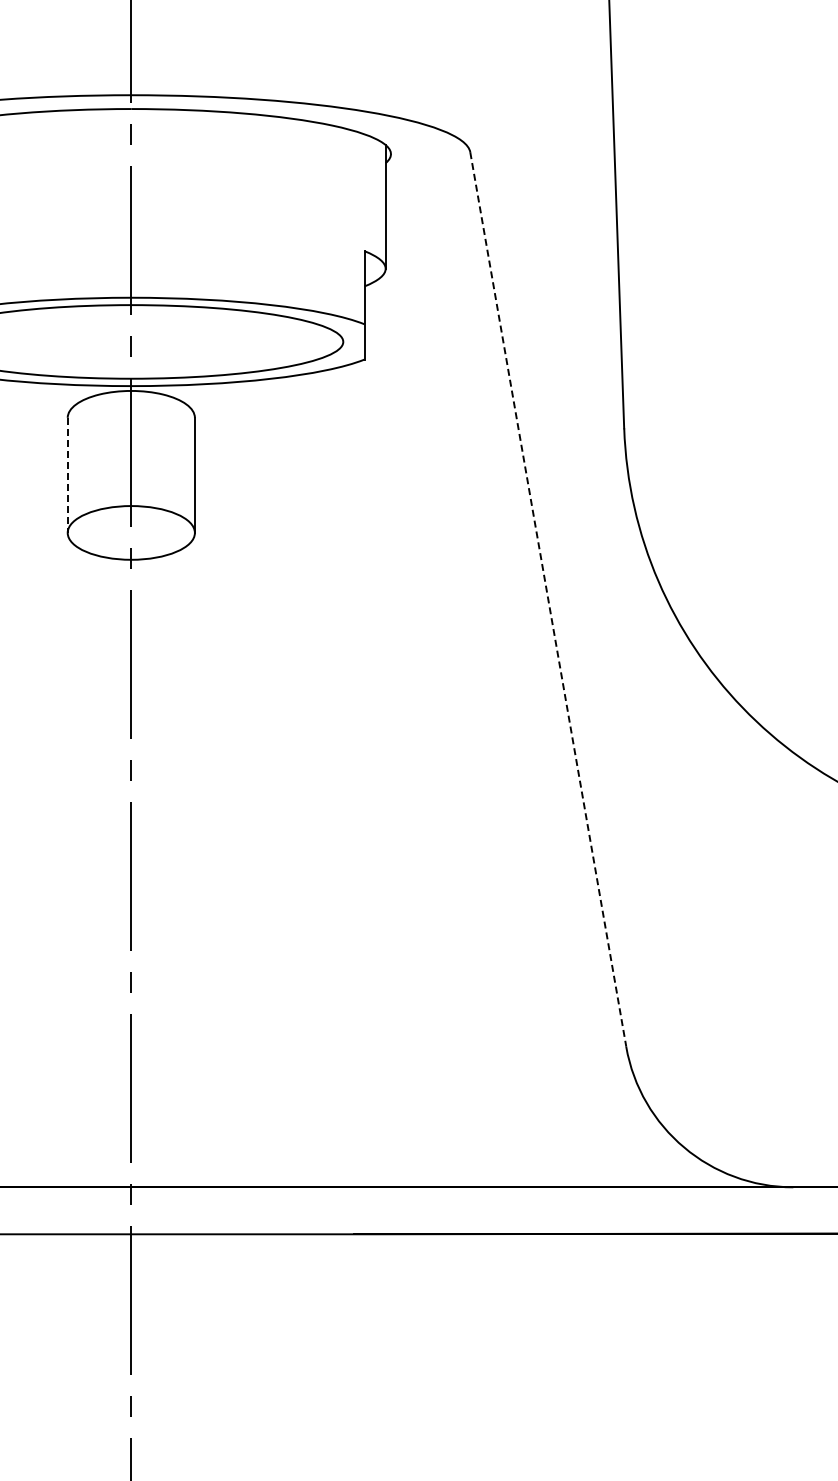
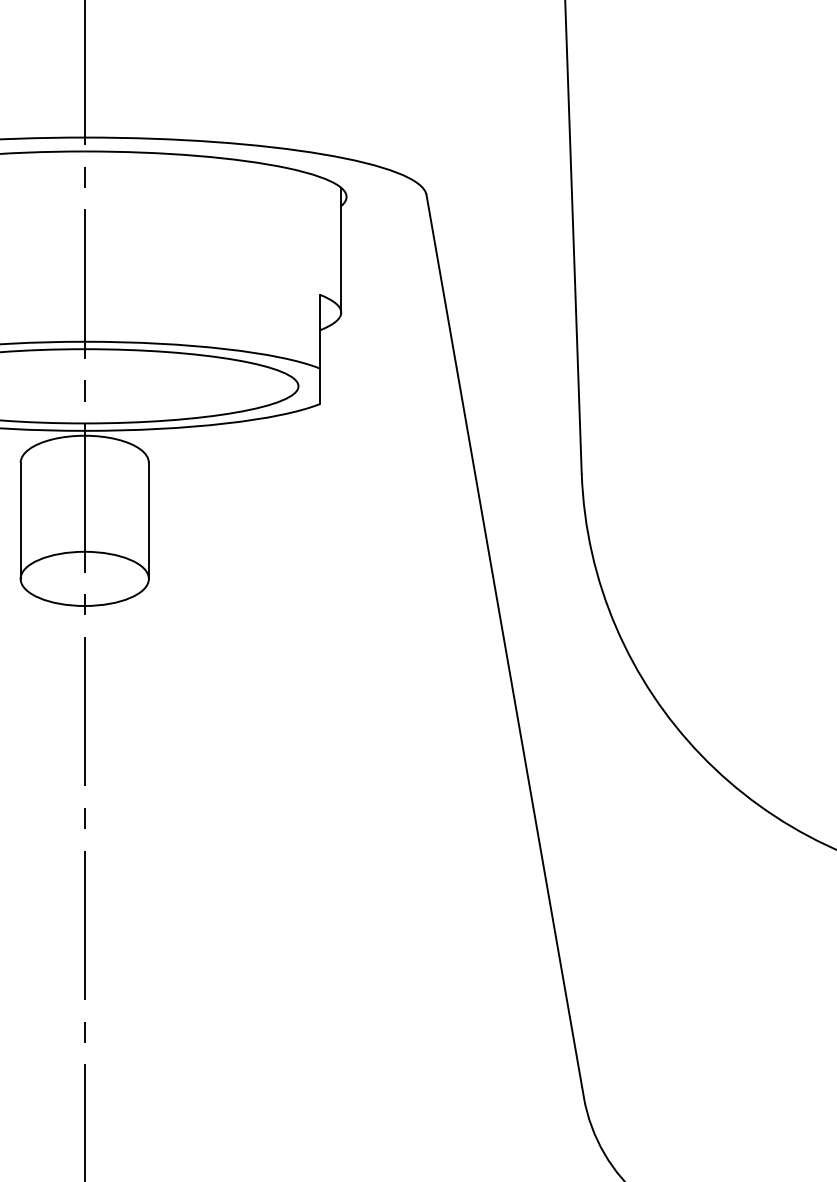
line: (67, 475) -> (20, 520), dashed -> solid
line: (548, 599) -> (505, 646), dashed -> solid

